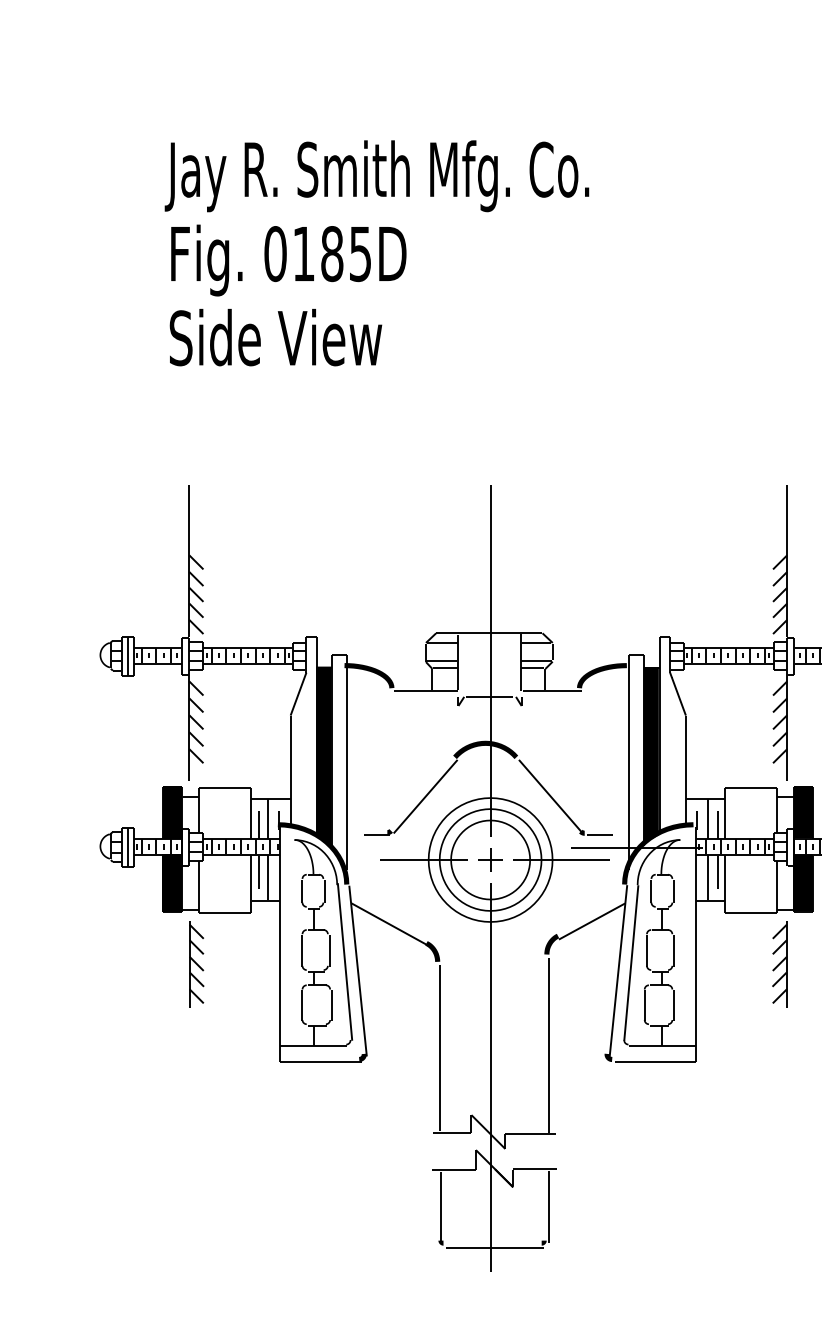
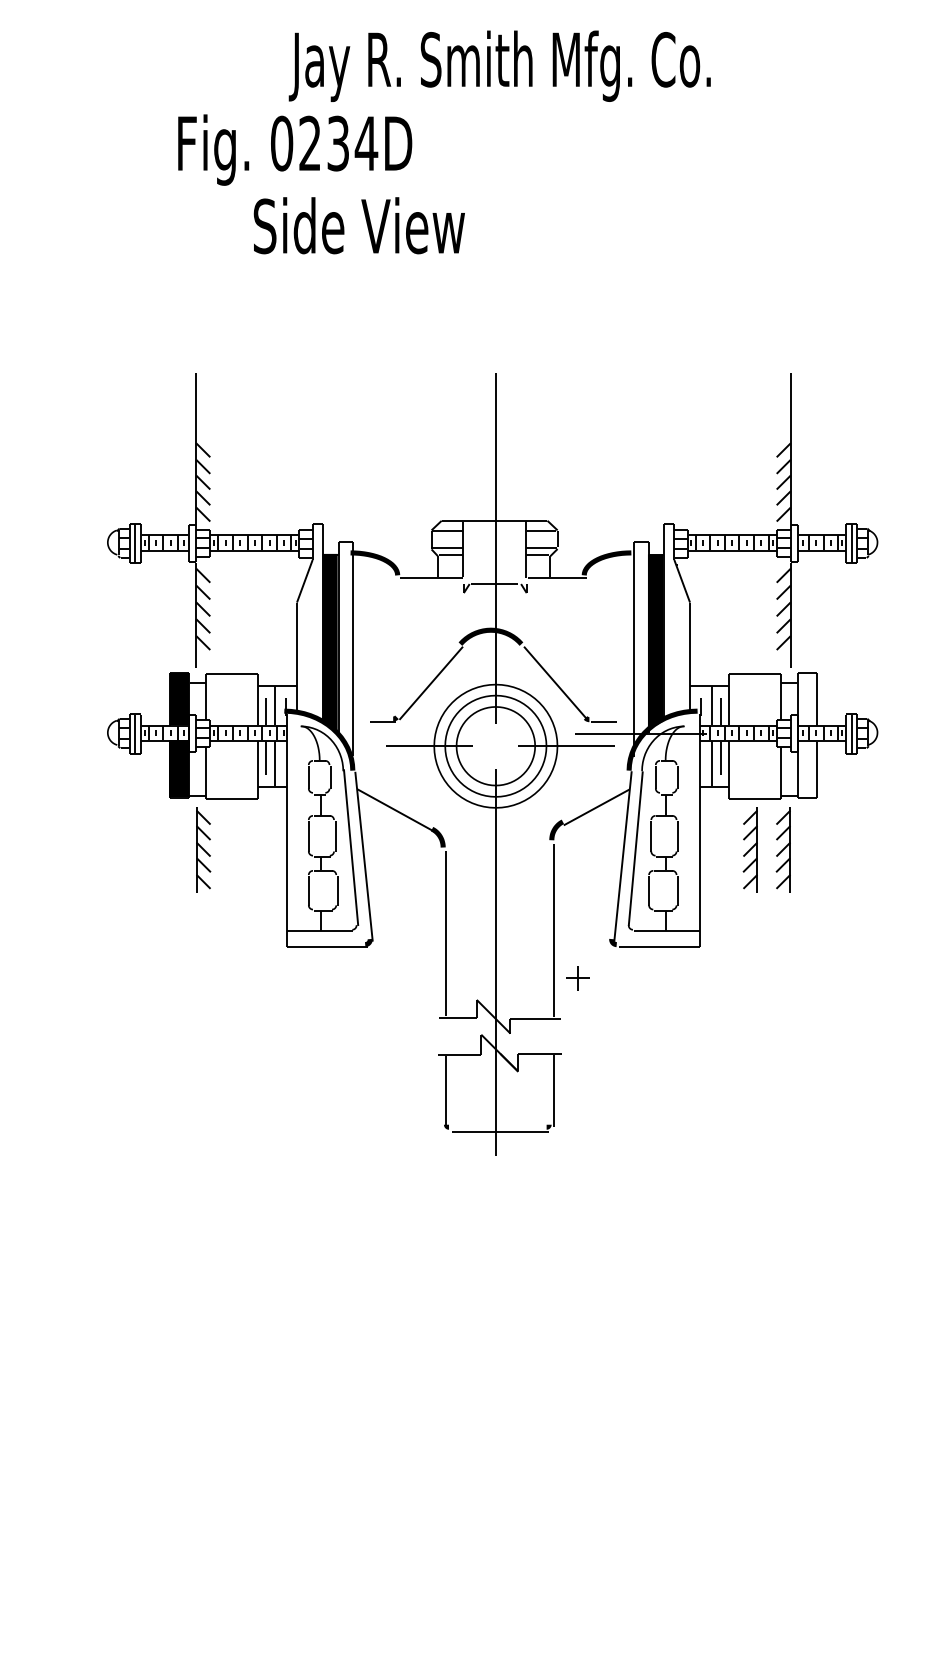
text: (376, 175) -> (499, 65), moved
text: (332, 253) -> (338, 143), 0185D -> 0234D
text: (275, 337) -> (358, 225), moved
fill: (803, 811) -> (806, 698), removed
part: (490, 860) -> (577, 978), moved
fill: (803, 882) -> (806, 768), removed
part: (745, 963) -> (749, 849), added

